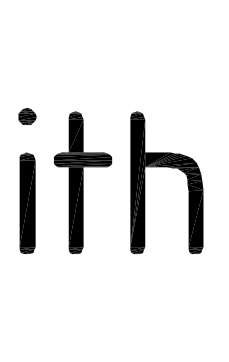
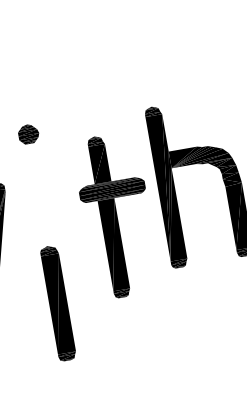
part: (83, 182) -> (117, 215), moved
part: (27, 202) -> (58, 302), moved

